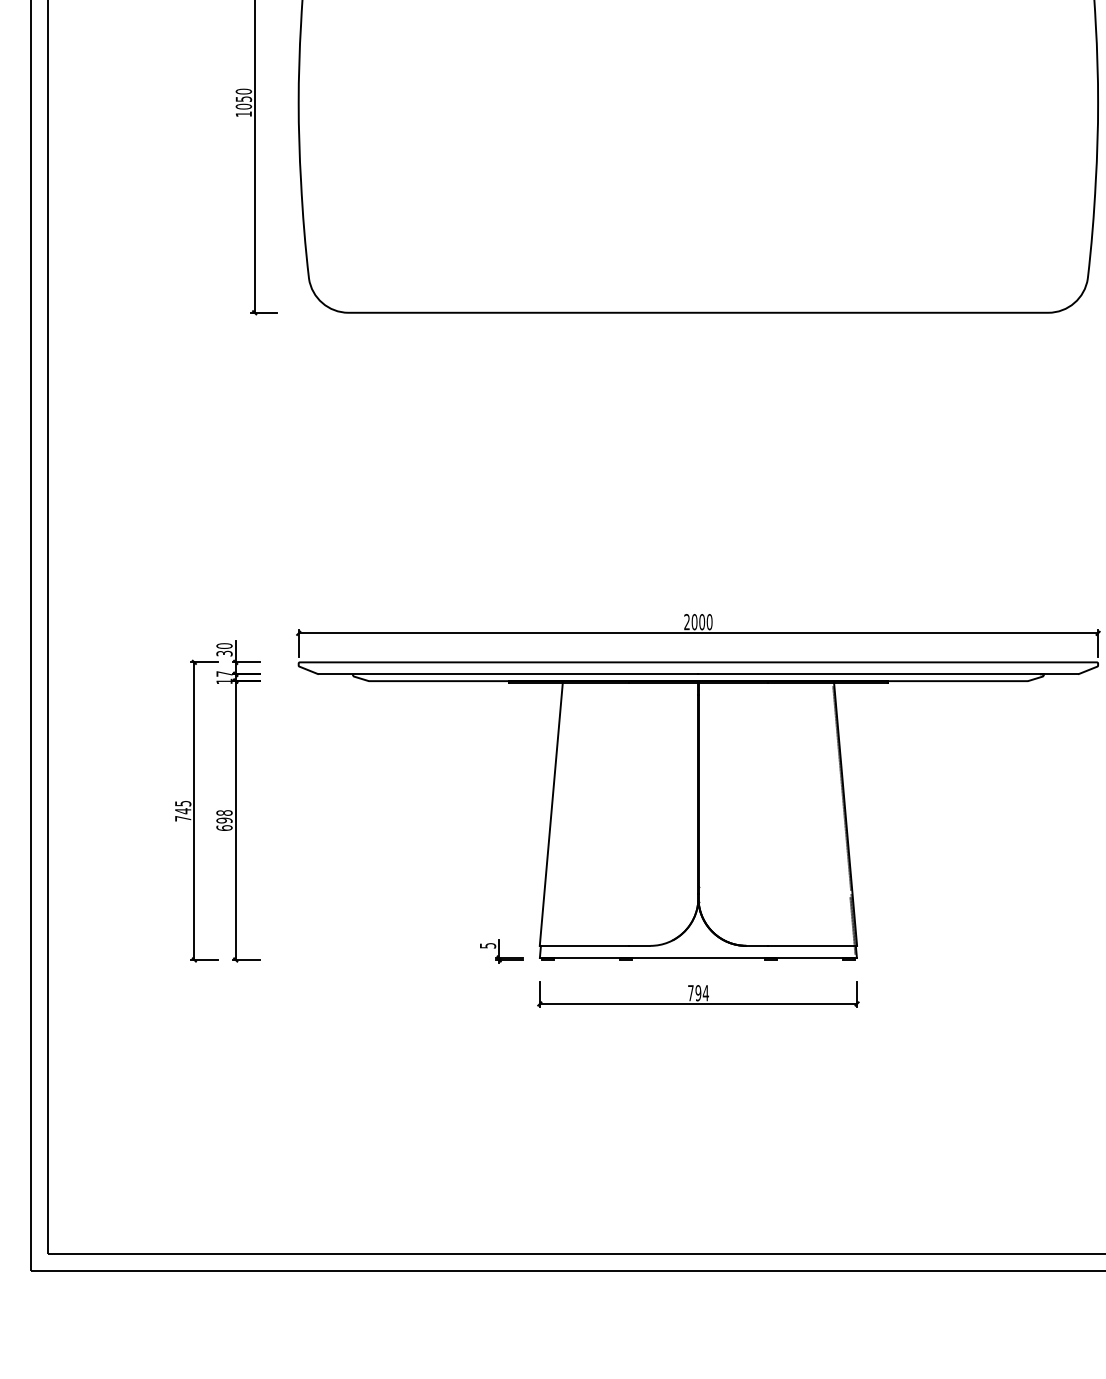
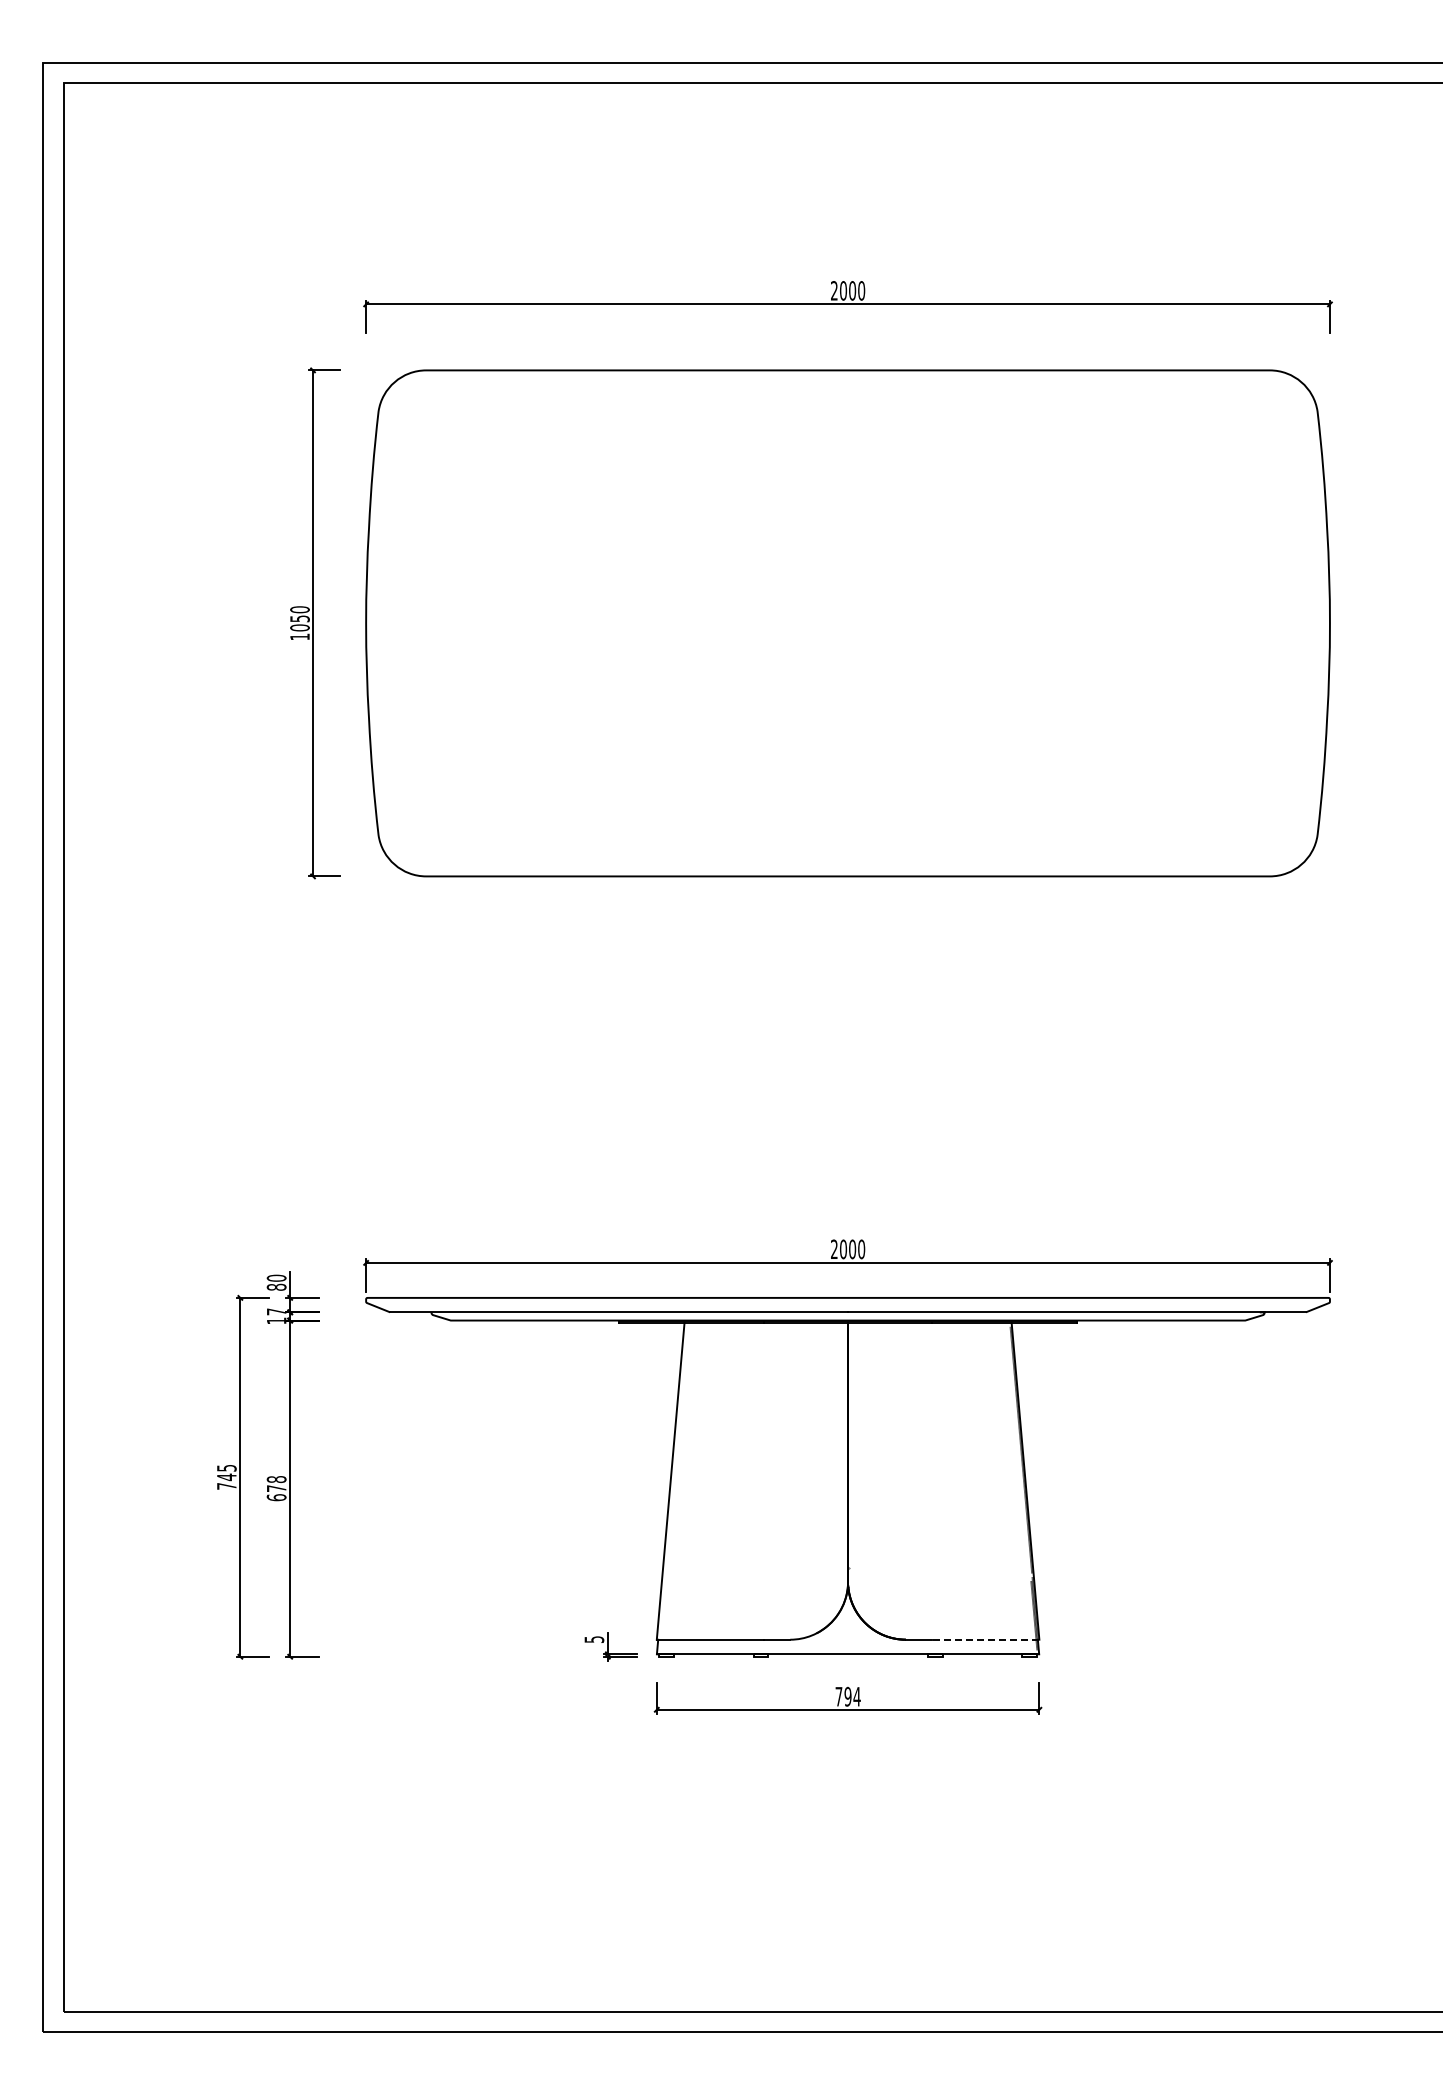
text: (224, 652) -> (276, 1286), 30 -> 80
text: (224, 820) -> (276, 1488), 698 -> 678
line: (812, 945) -> (985, 1639), solid -> dashed

